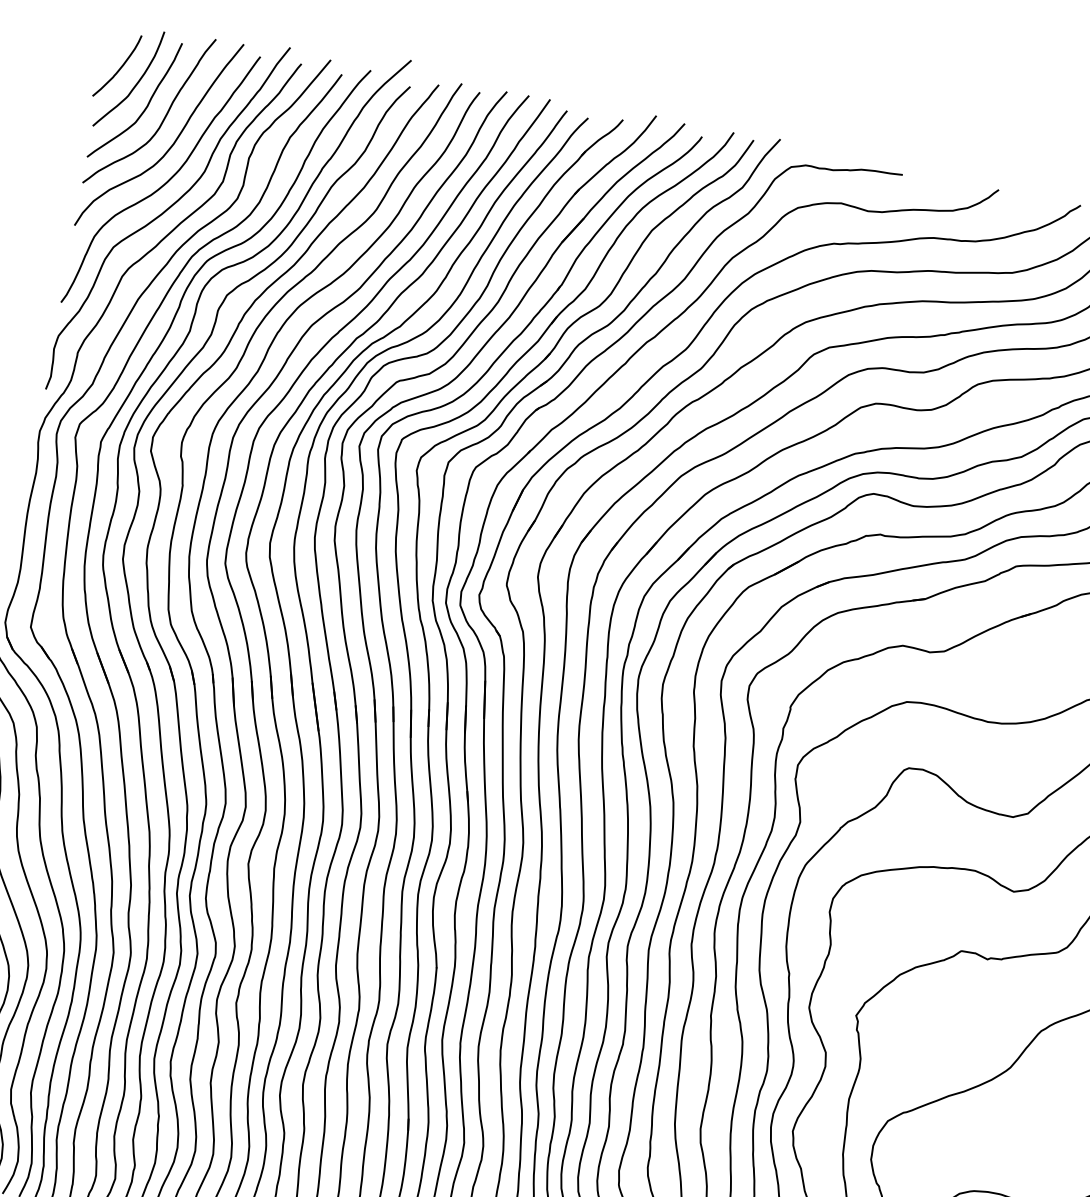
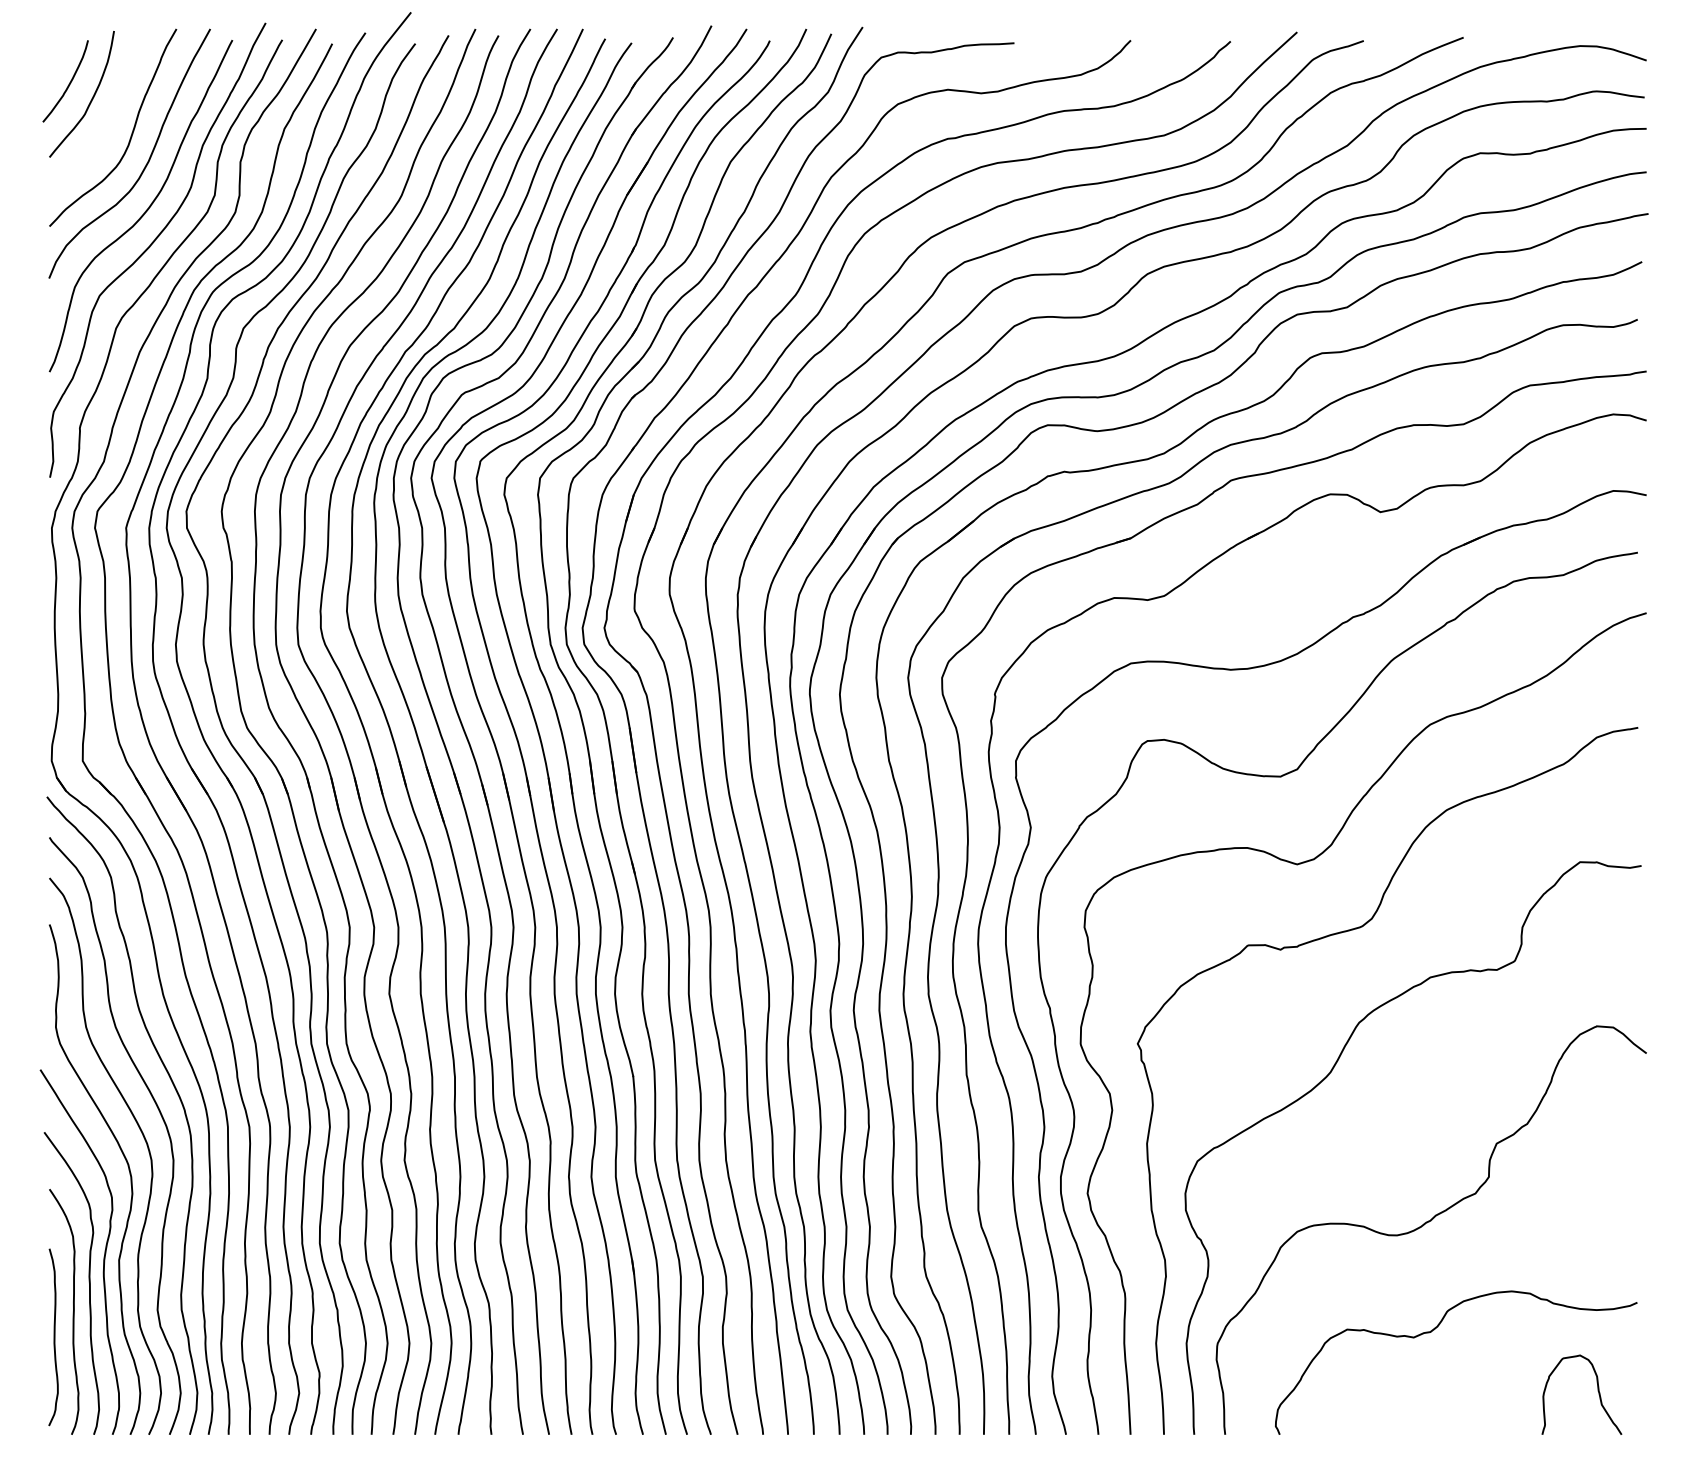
curve: (145, 107) -> (107, 124), removed

